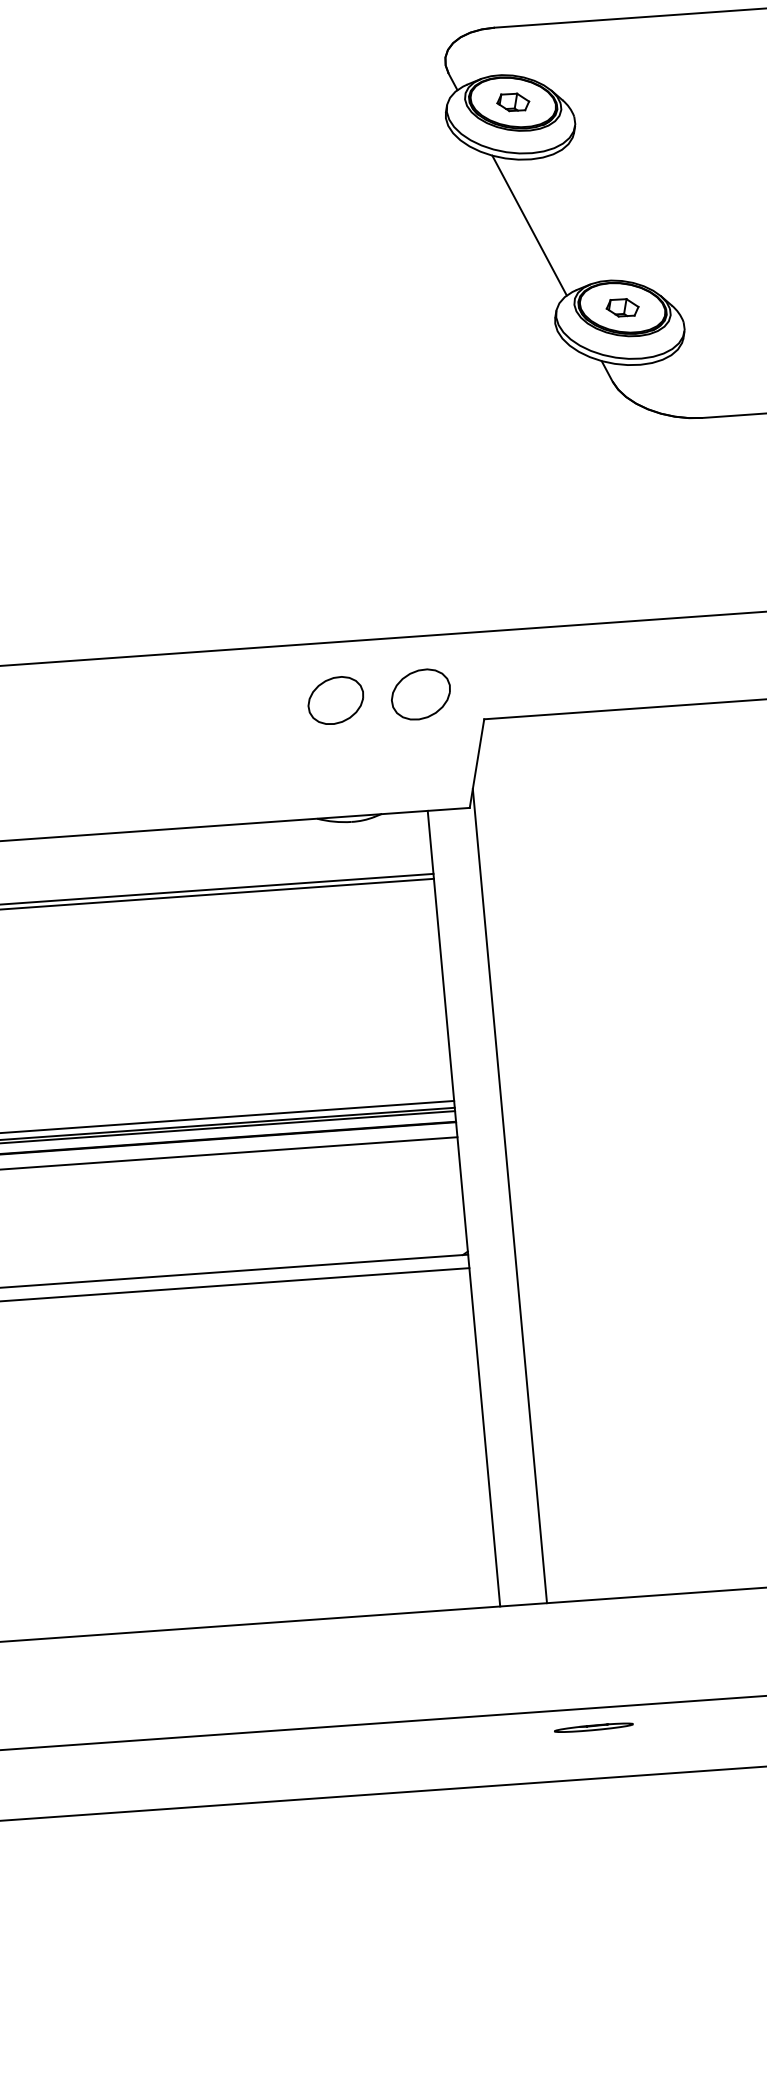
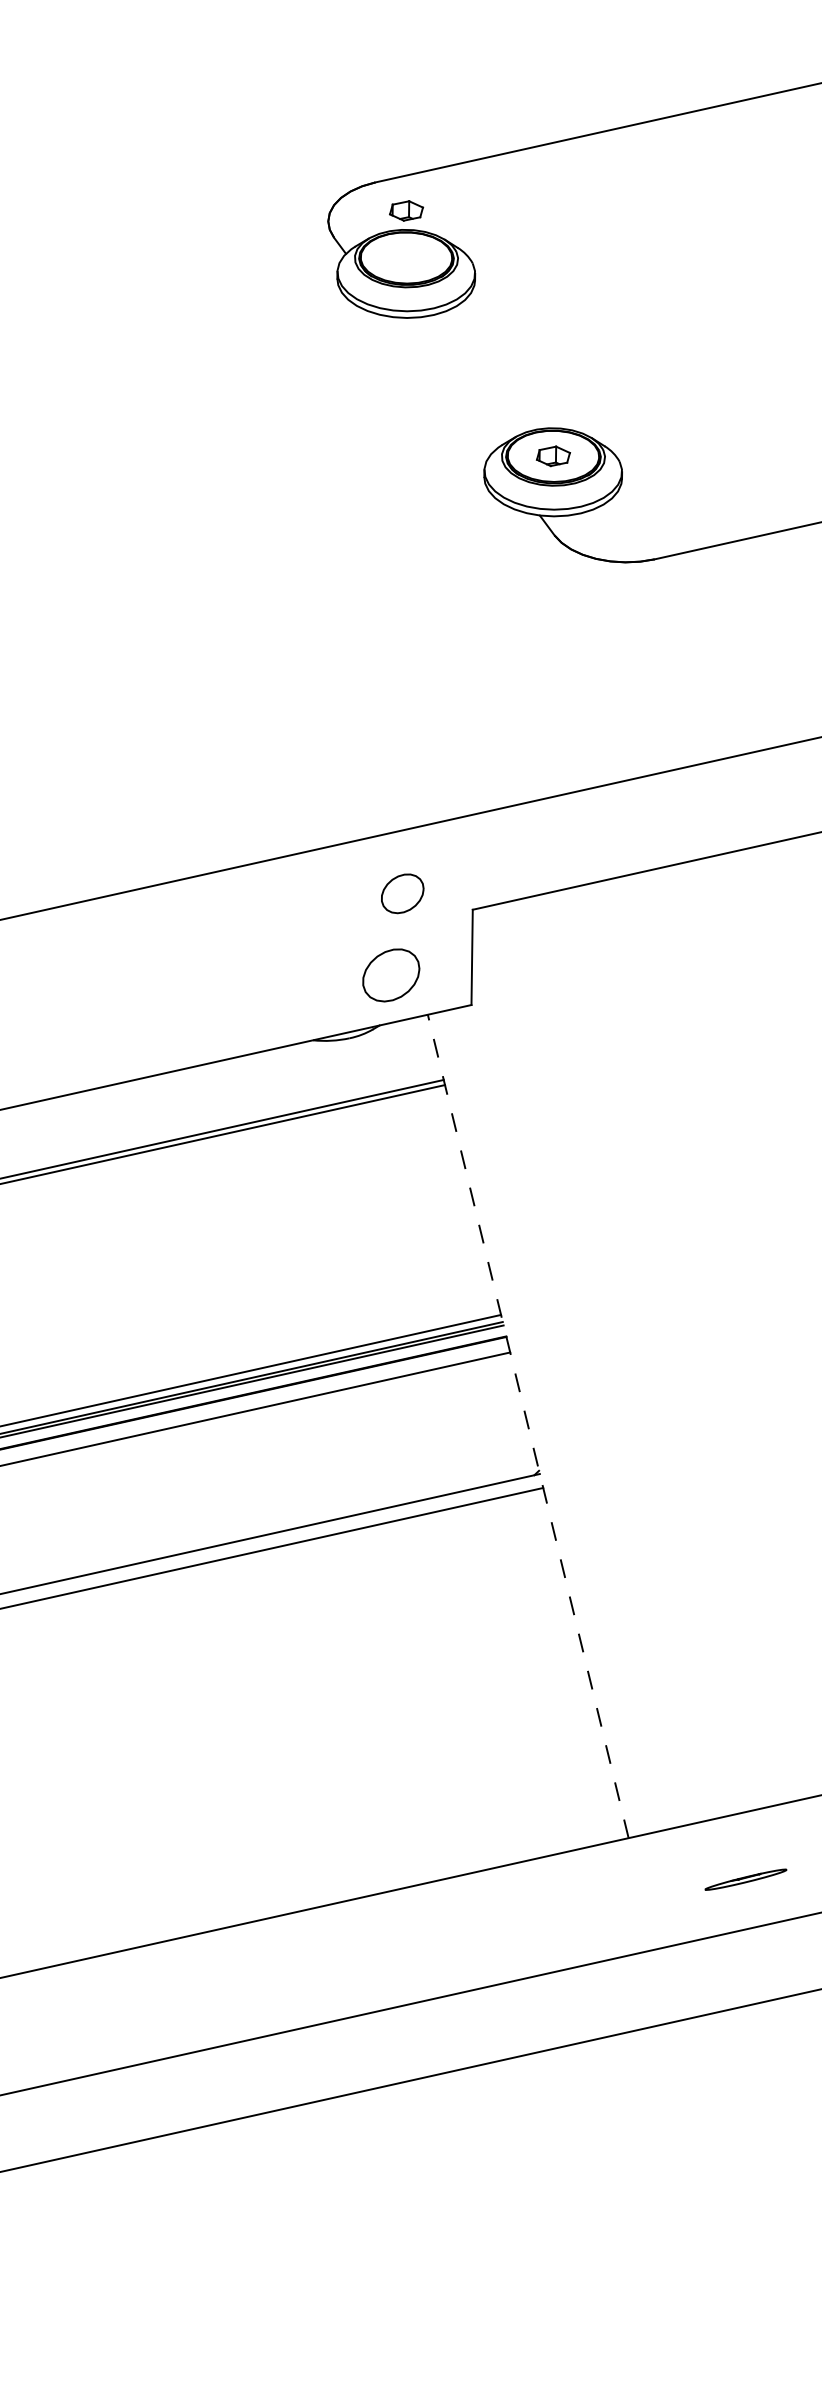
part: (513, 101) -> (406, 210), moved
line: (529, 225) -> (442, 384), removed
part: (420, 694) -> (402, 893), size x0.7
part: (336, 700) -> (391, 975), moved
line: (510, 1195) -> (574, 1405), removed
line: (464, 1208) -> (528, 1426), solid -> dashed
part: (593, 1727) -> (745, 1879), moved

